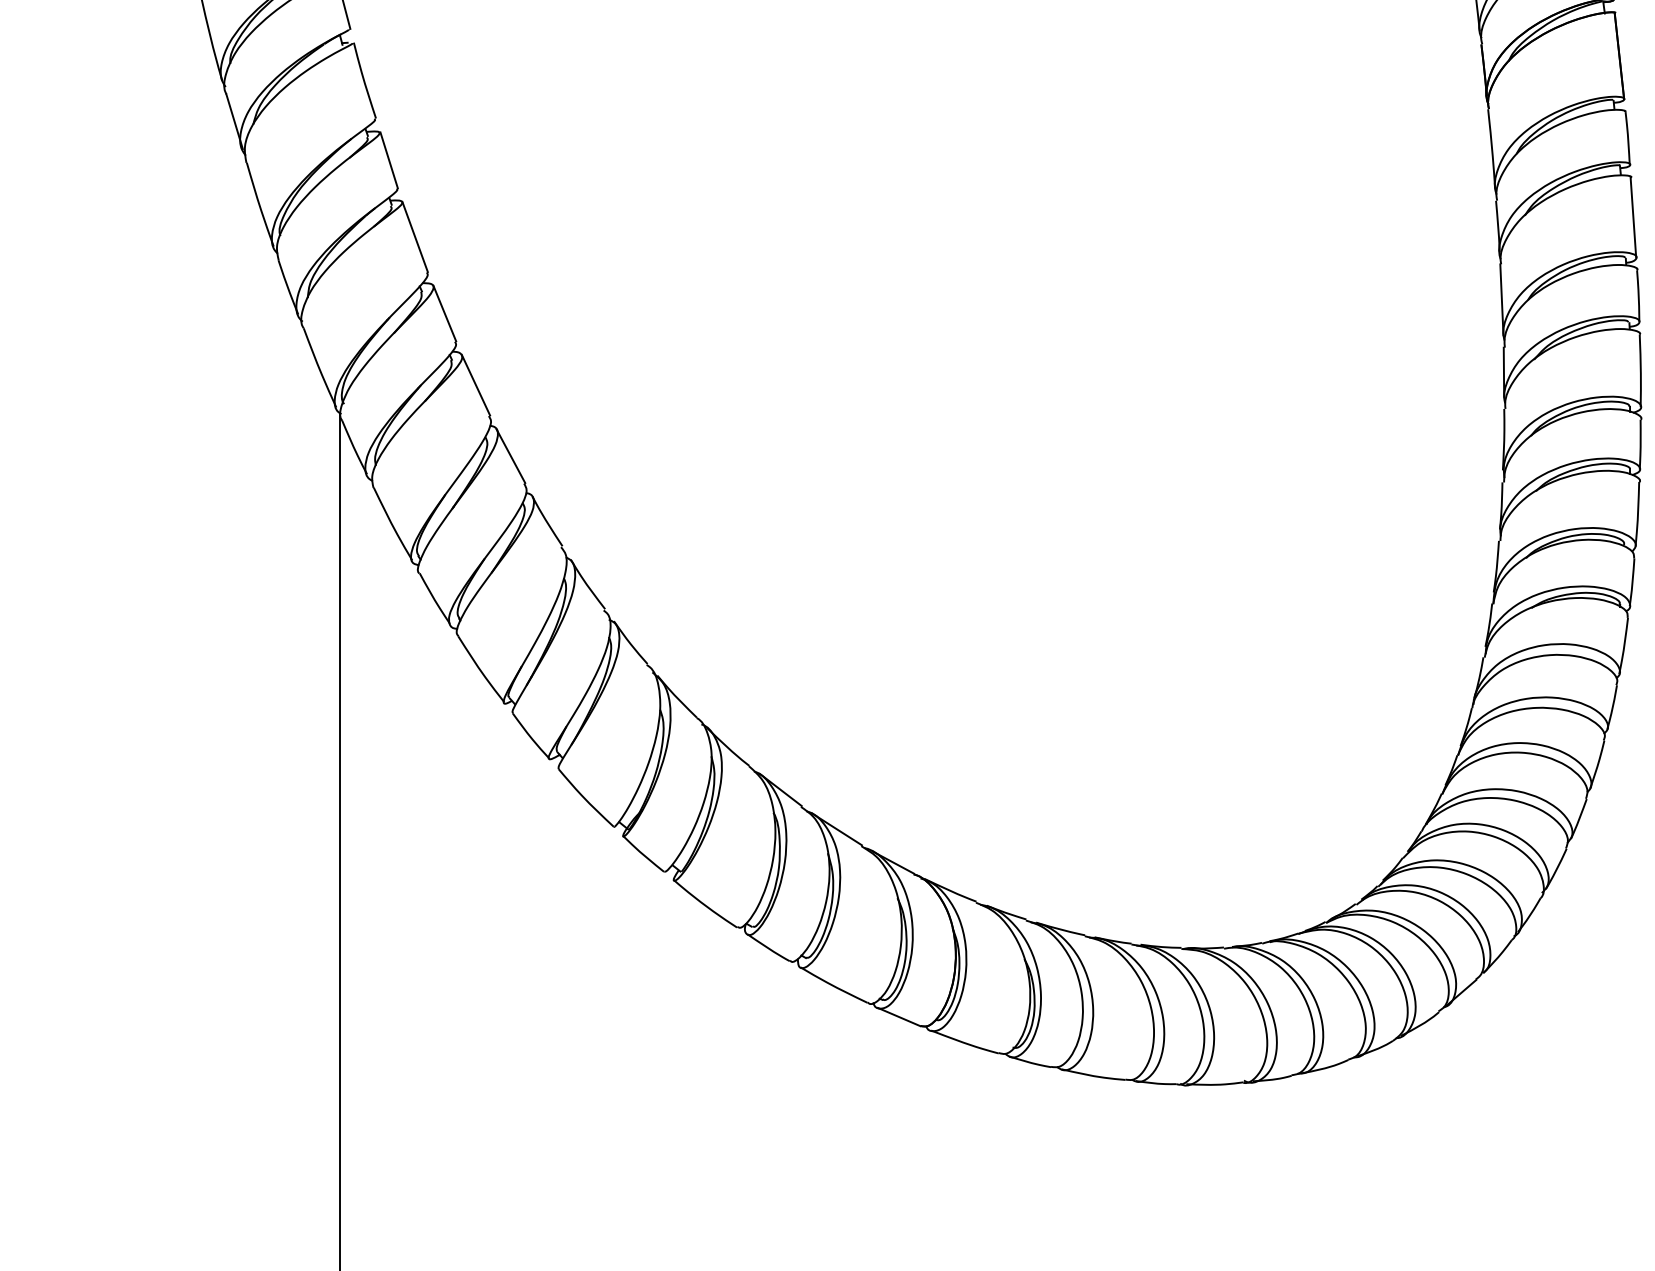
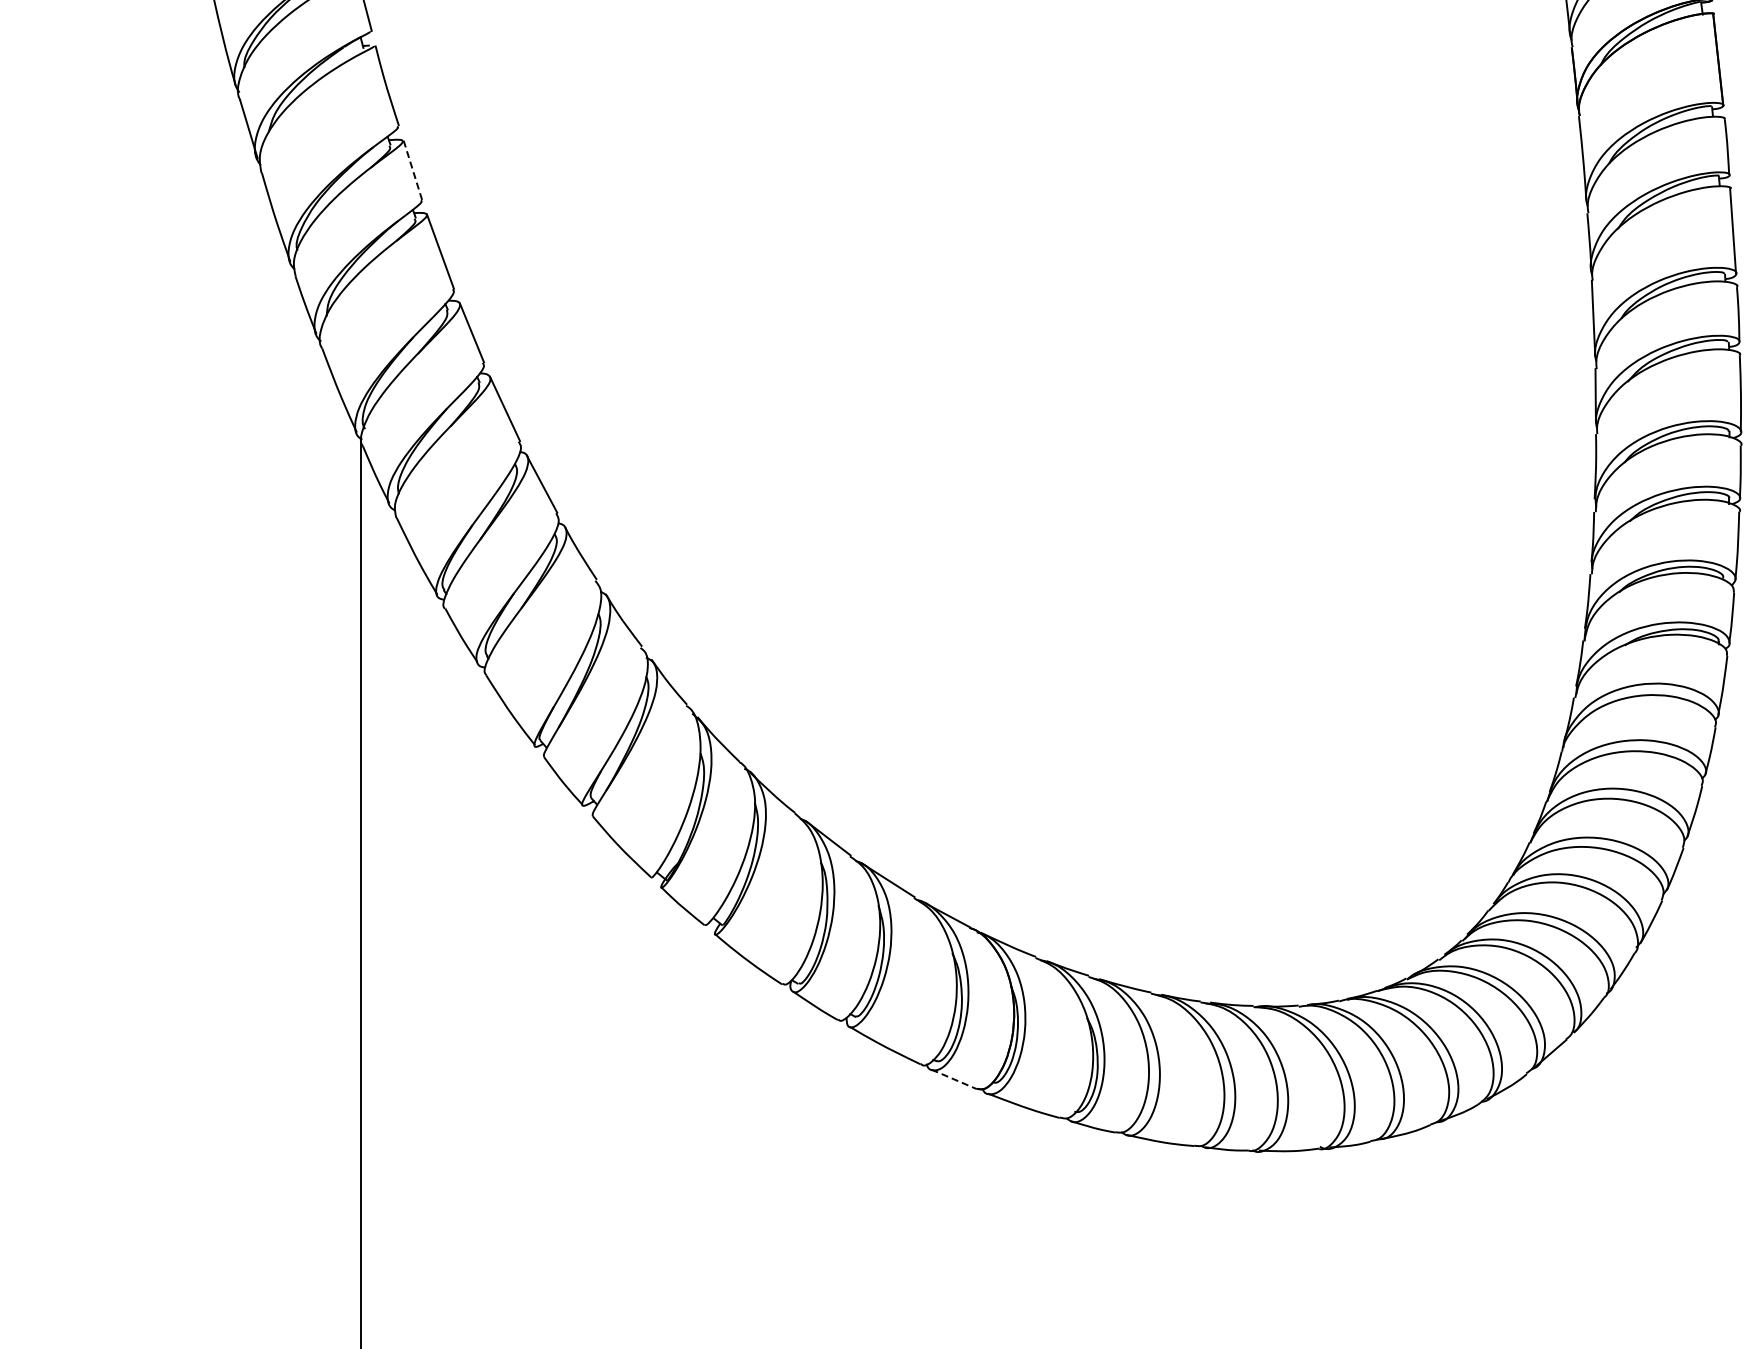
line: (388, 159) -> (412, 169), solid -> dashed
line: (899, 1017) -> (954, 1079), solid -> dashed

